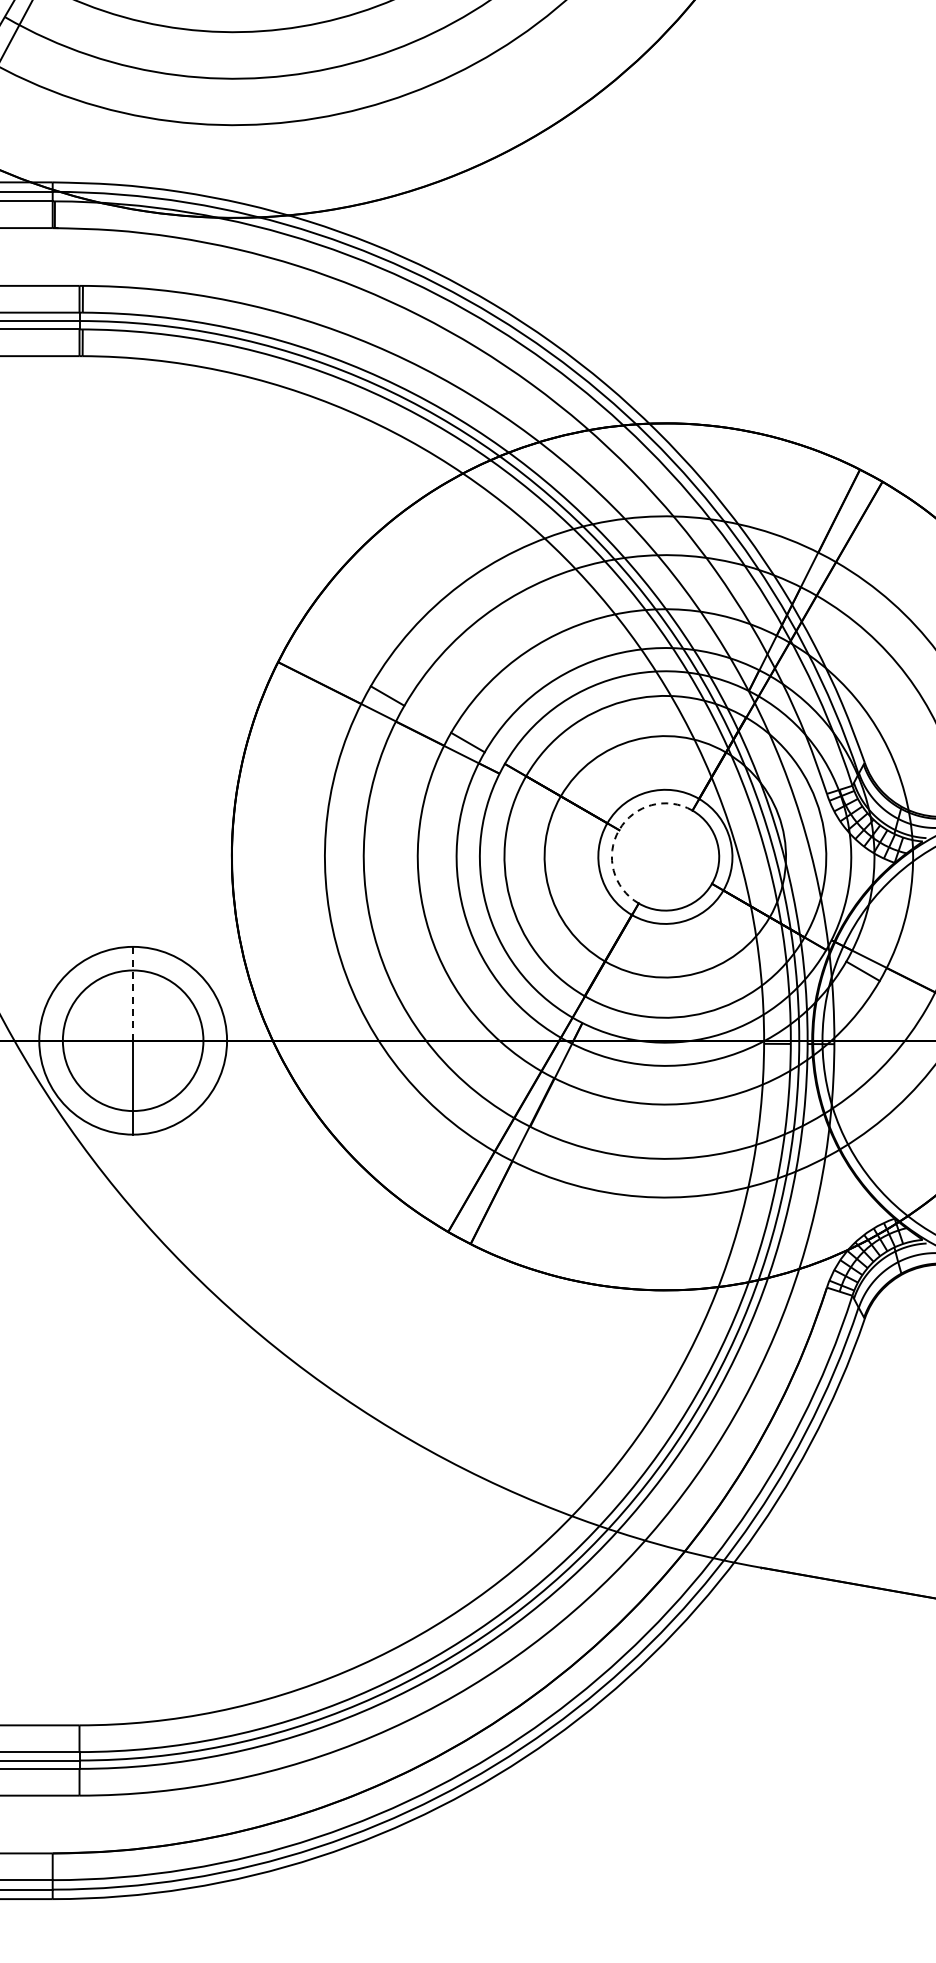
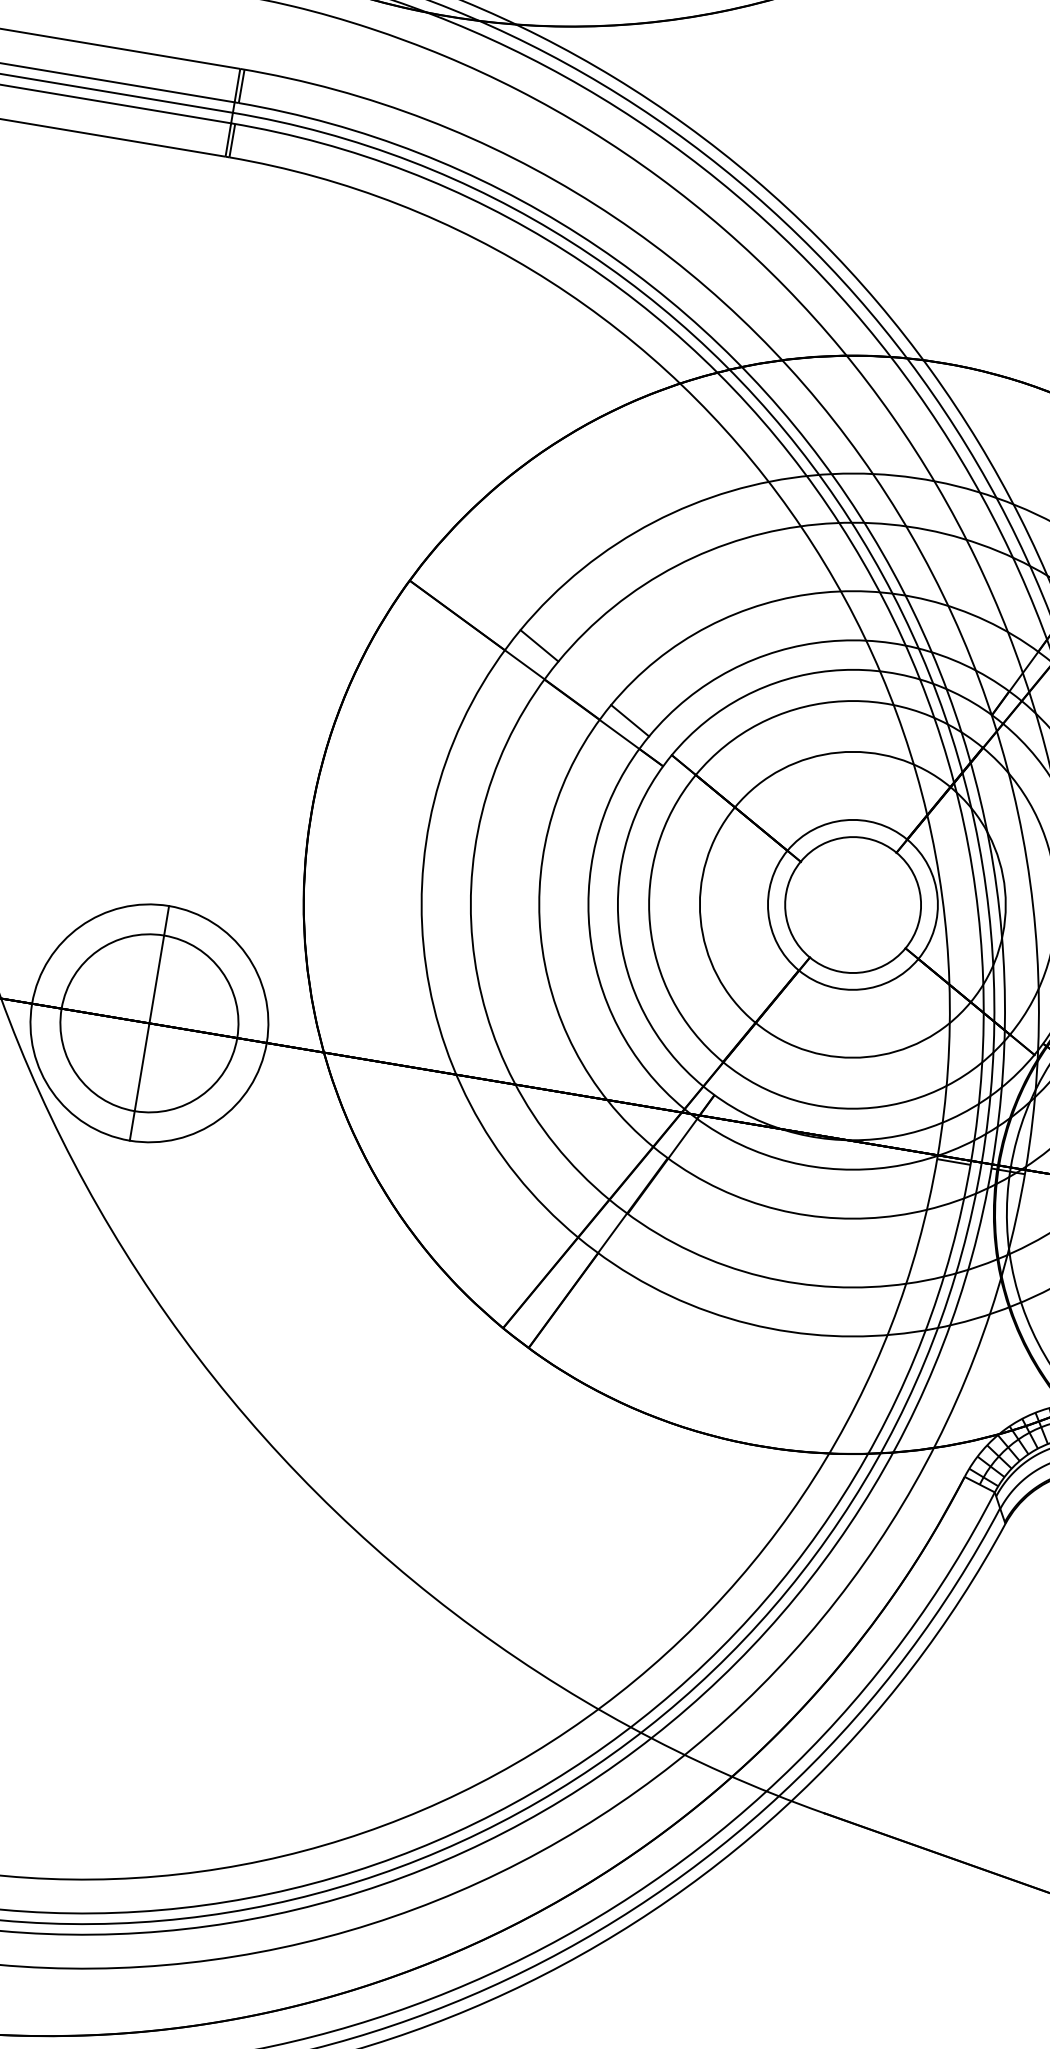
arc: (619, 830) -> (801, 862), dashed -> solid
line: (133, 993) -> (159, 964), dashed -> solid

